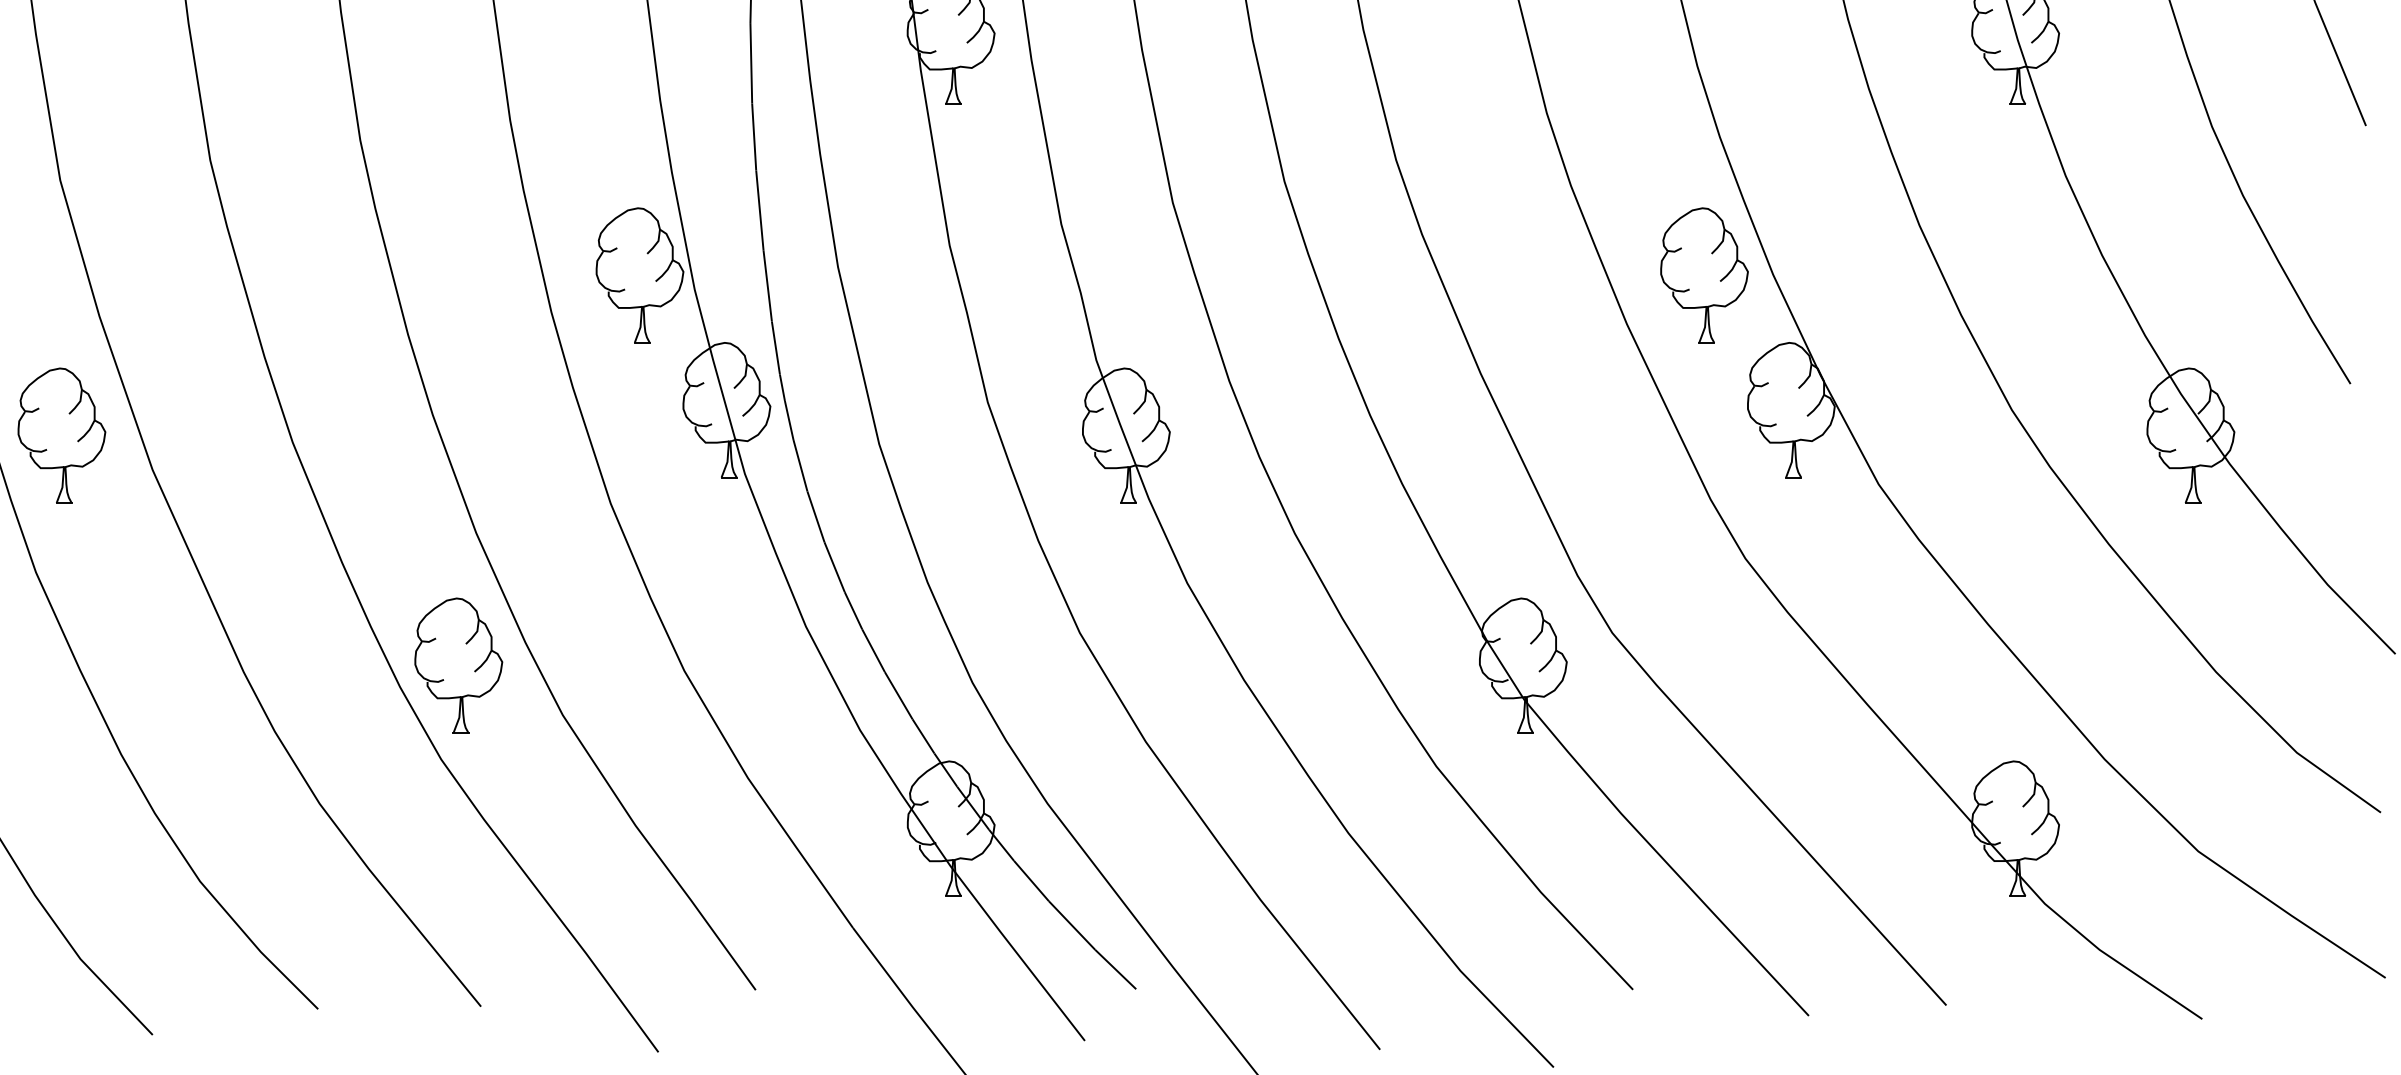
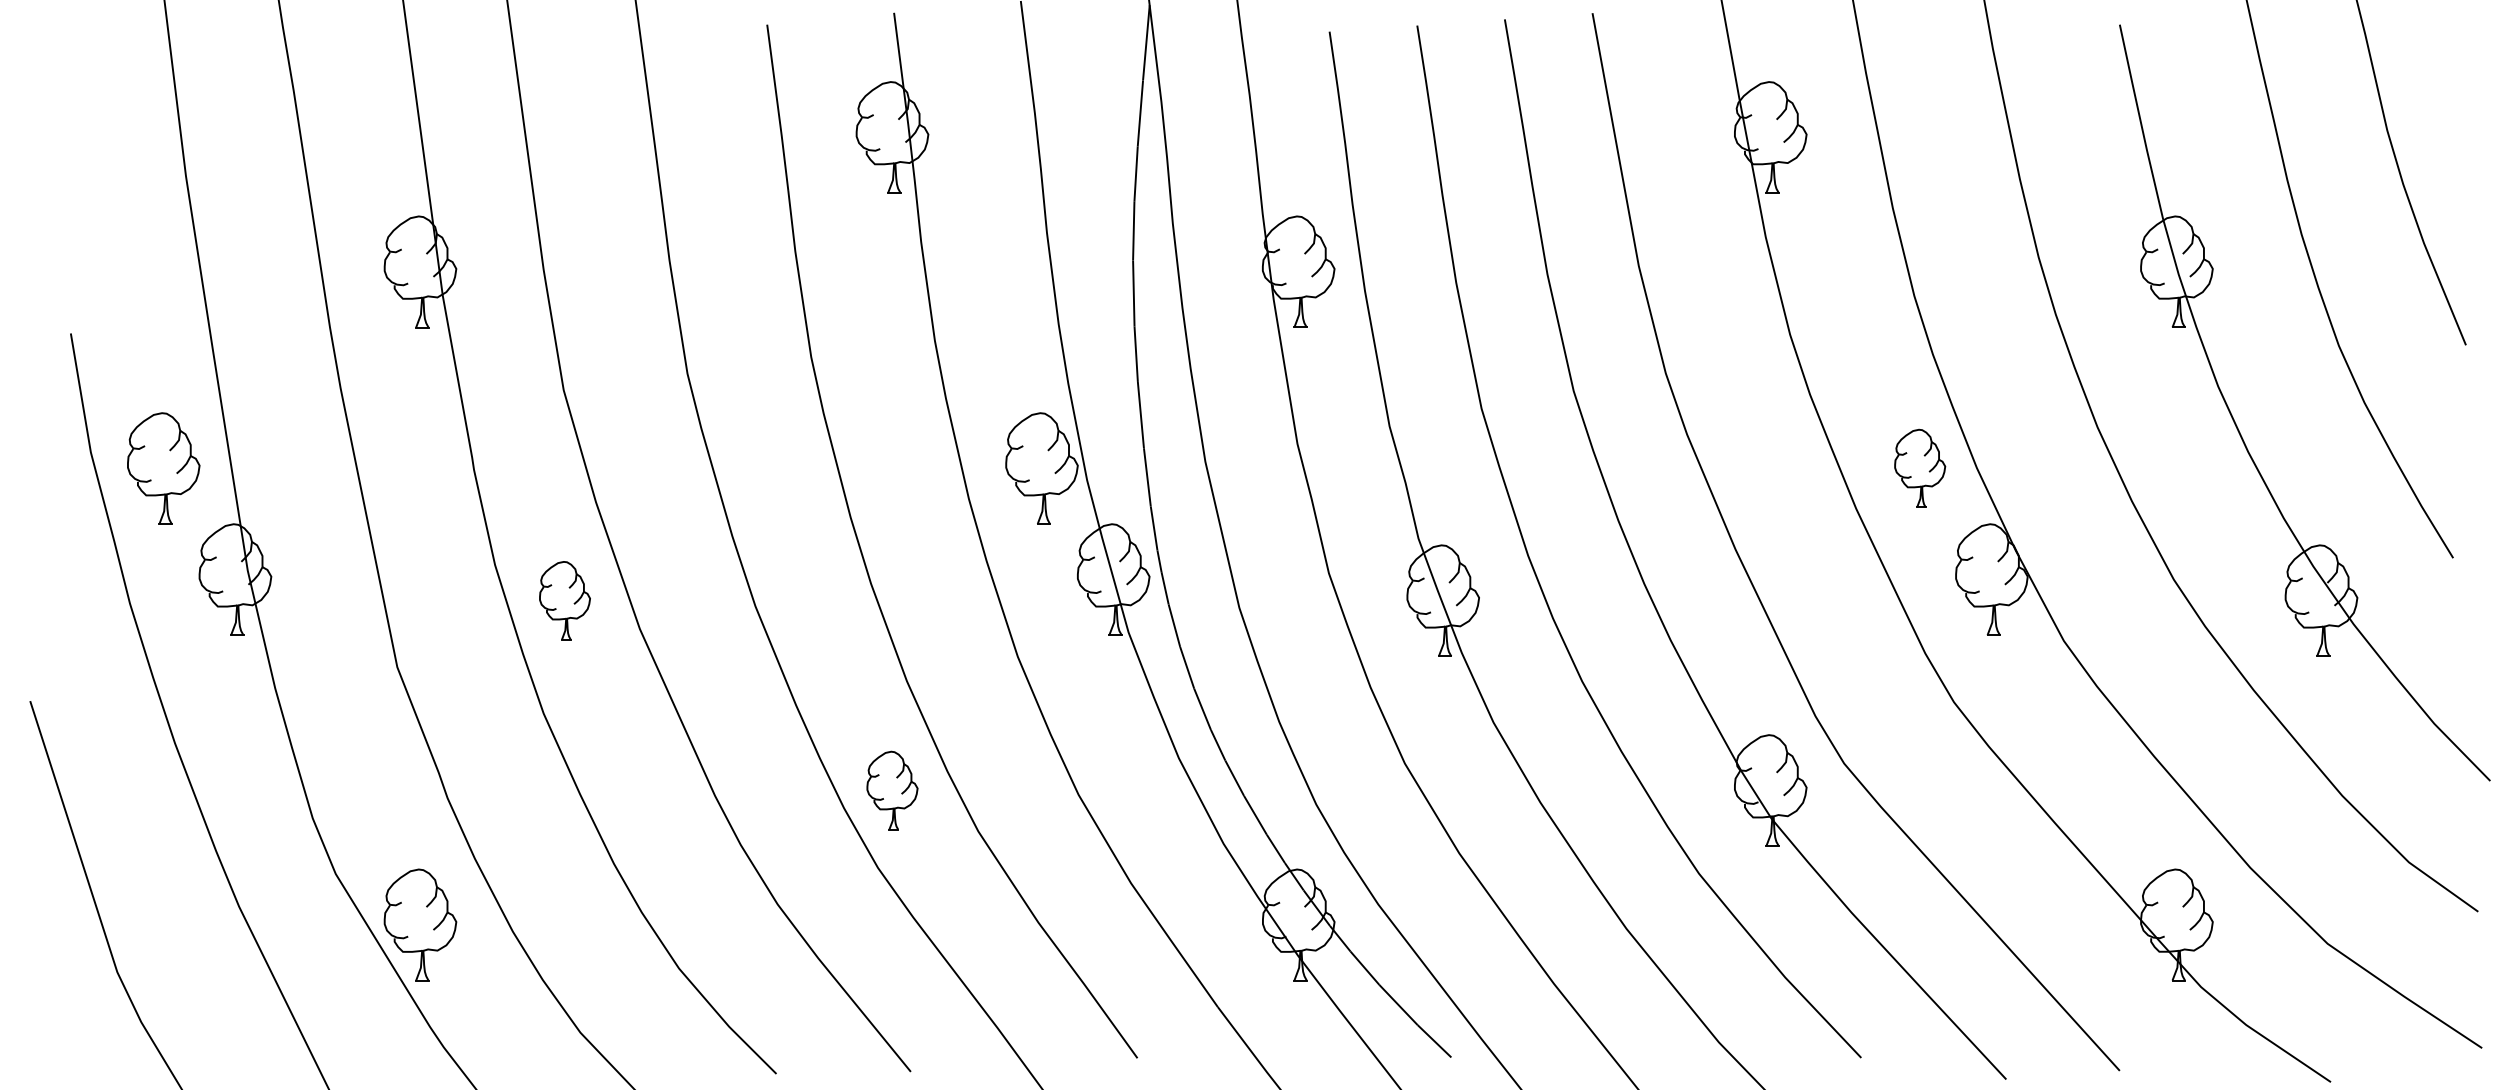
part: (1703, 275) -> (1919, 468), size x0.7
part: (61, 435) -> (564, 600), size x0.7
part: (458, 665) -> (892, 790), size x0.7

